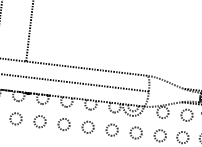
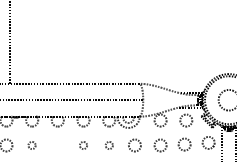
circle: (39, 121) -> (31, 145), size x0.6
circle: (63, 124) -> (57, 145), removed
circle: (88, 127) -> (83, 145), size x0.6
circle: (112, 130) -> (109, 145), size x0.6

